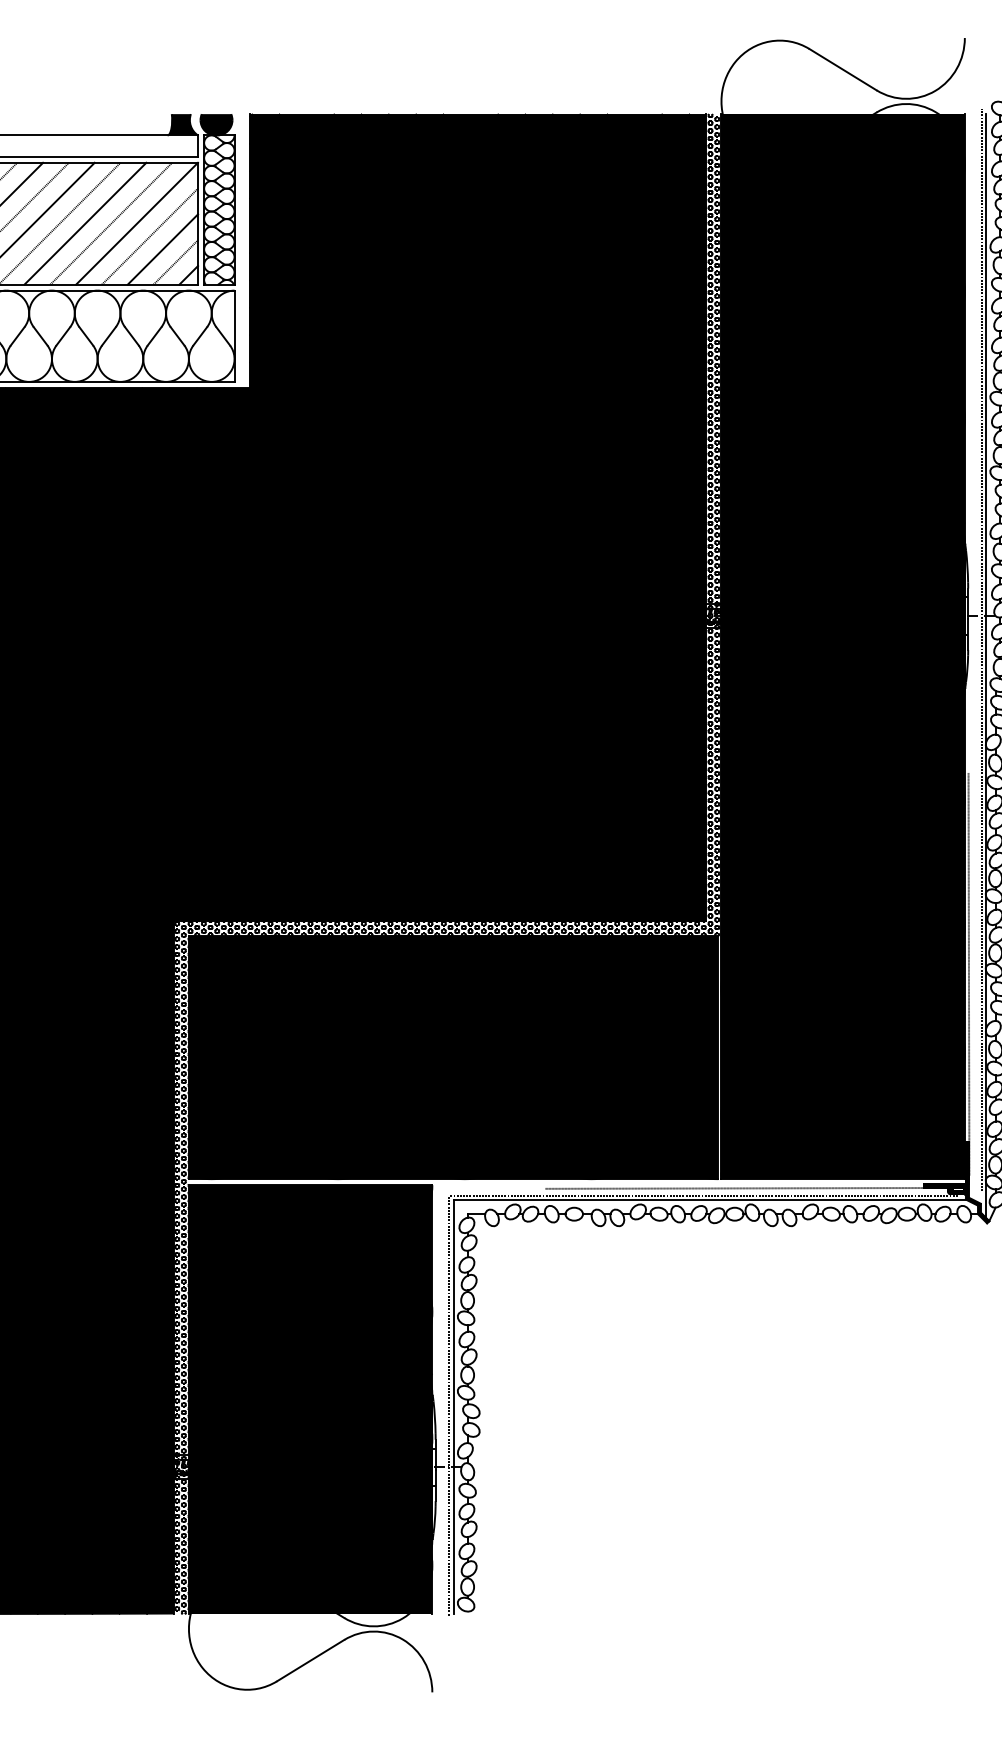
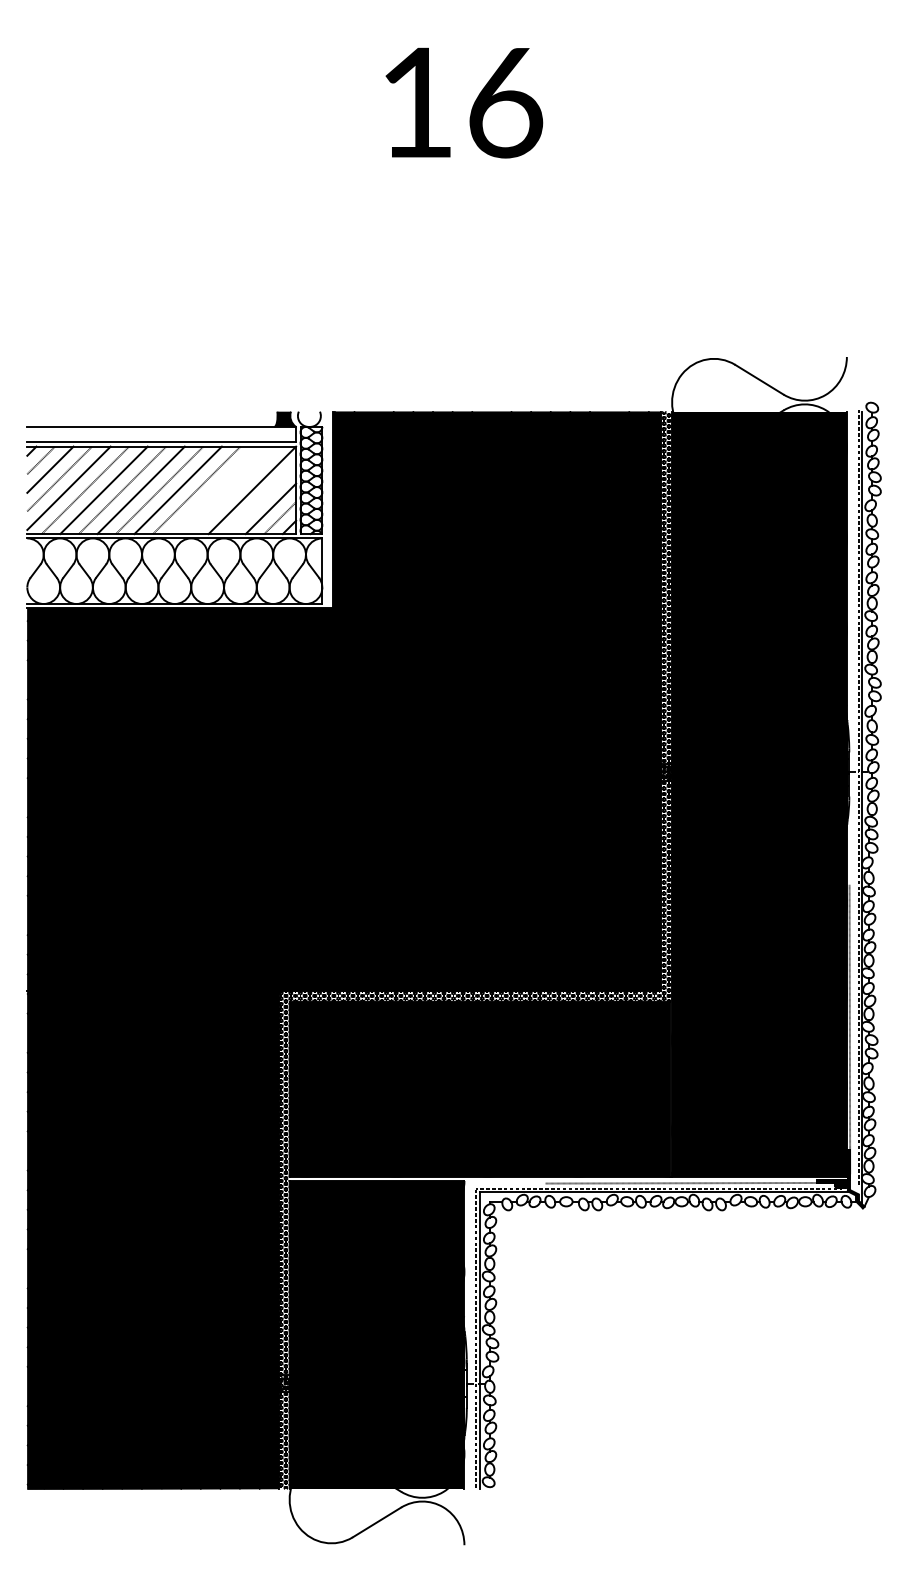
fill: (215, 123) -> (308, 418), removed
line: (85, 223) -> (215, 490), removed
line: (110, 223) -> (233, 490), removed
line: (149, 236) -> (261, 499), removed

